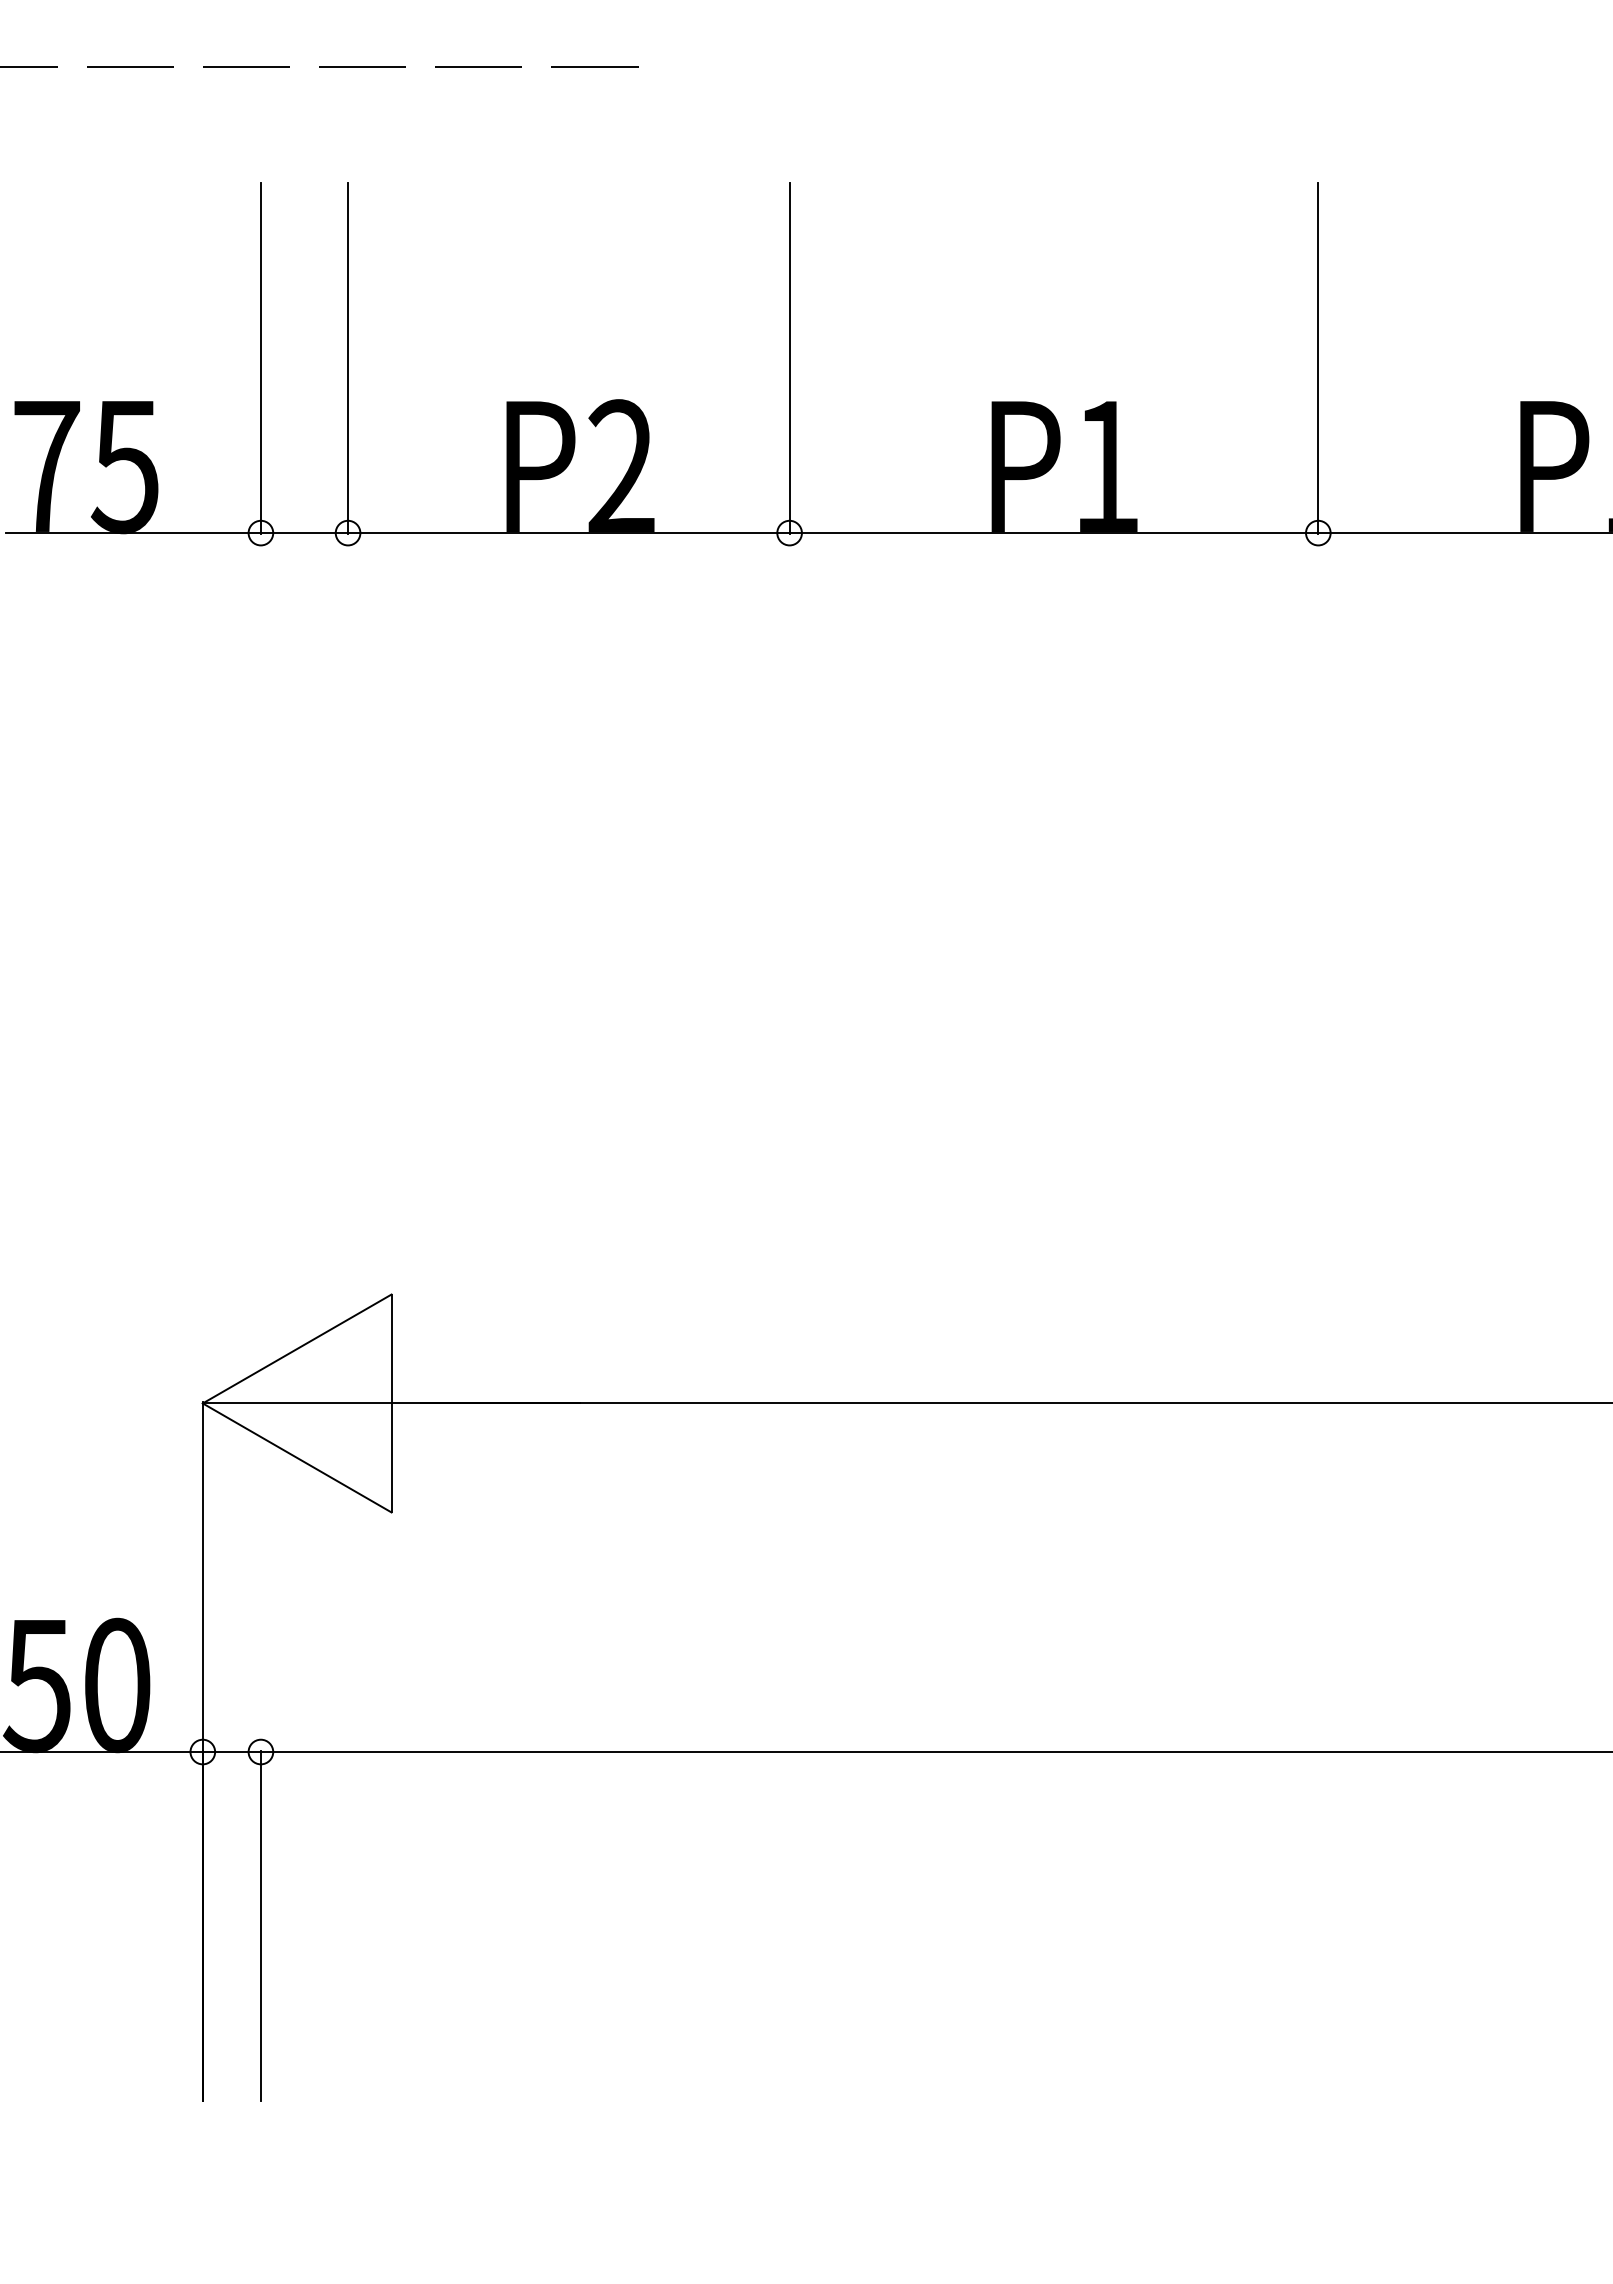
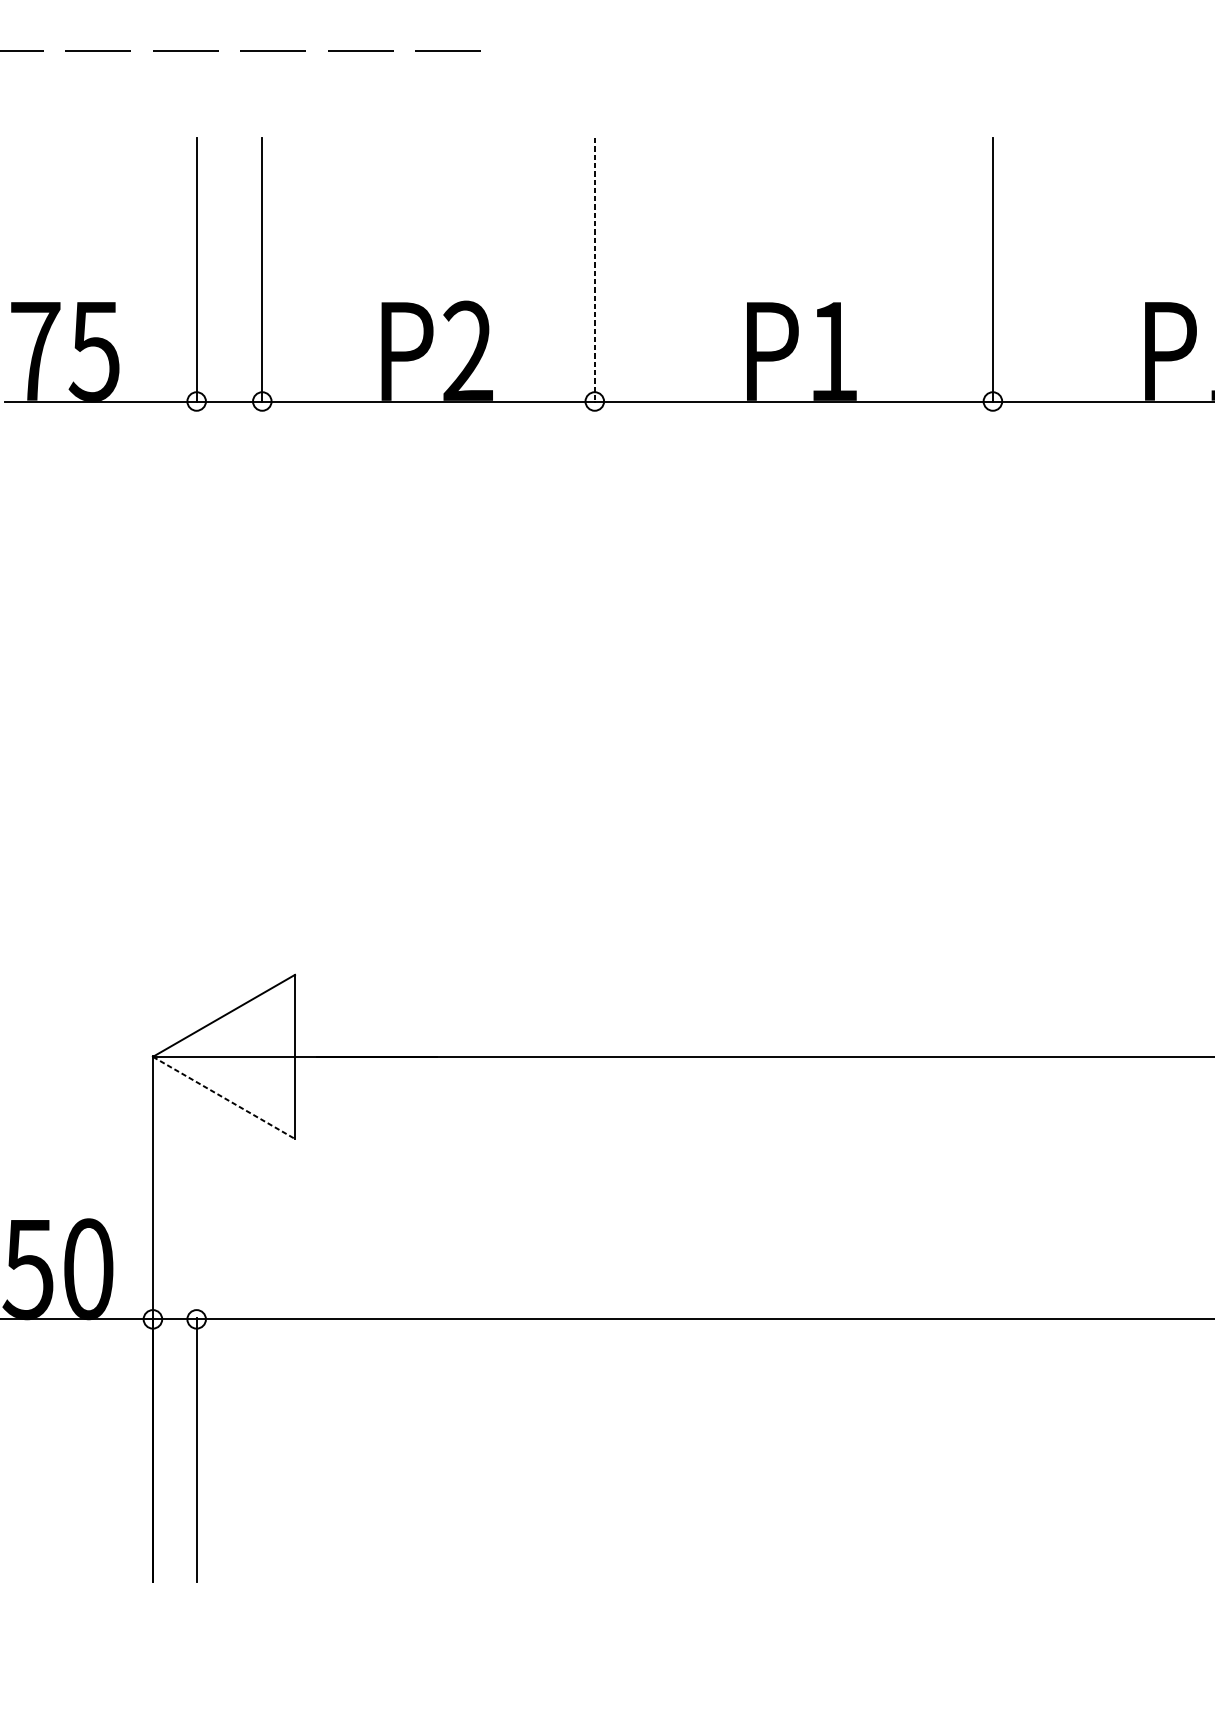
line: (789, 359) -> (594, 270), solid -> dashed
line: (297, 1457) -> (224, 1097), solid -> dashed

